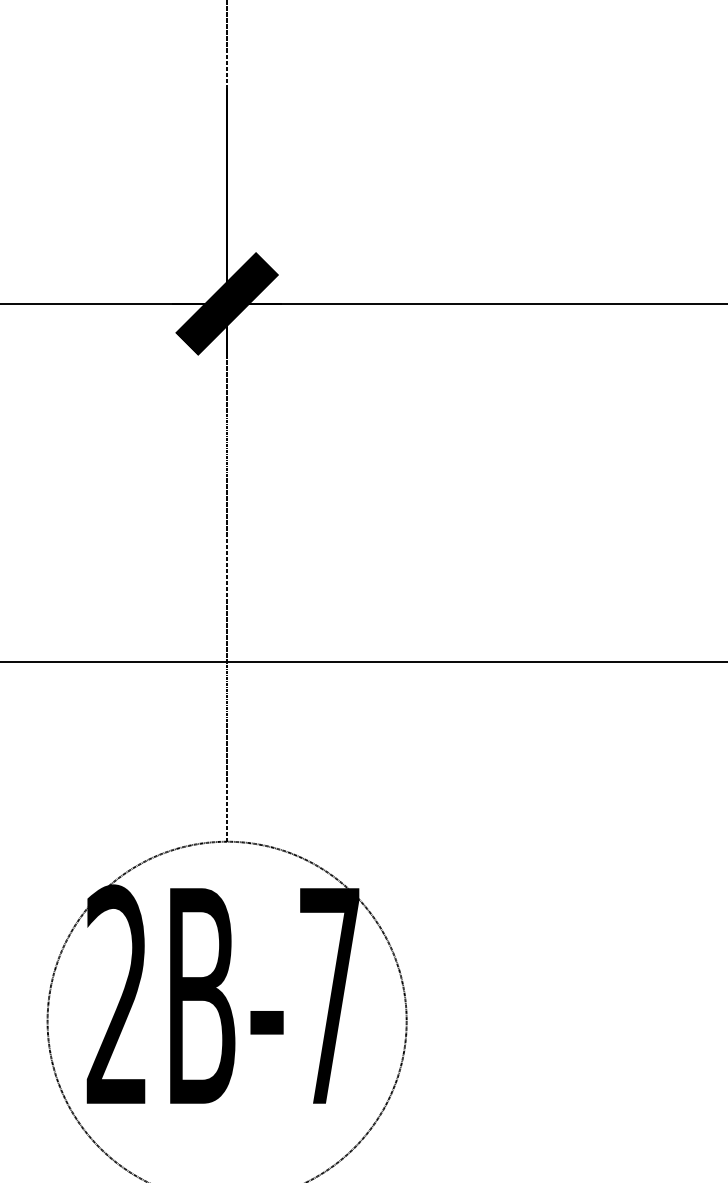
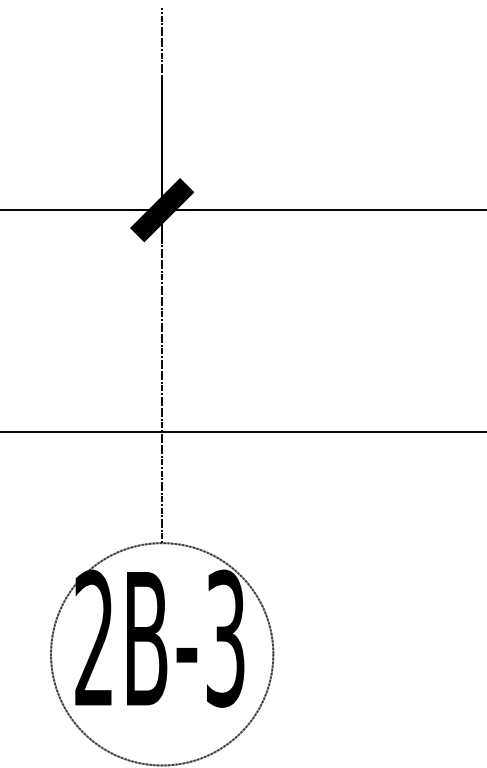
text: (329, 995) -> (225, 638), 2B-7 -> 2B-3

